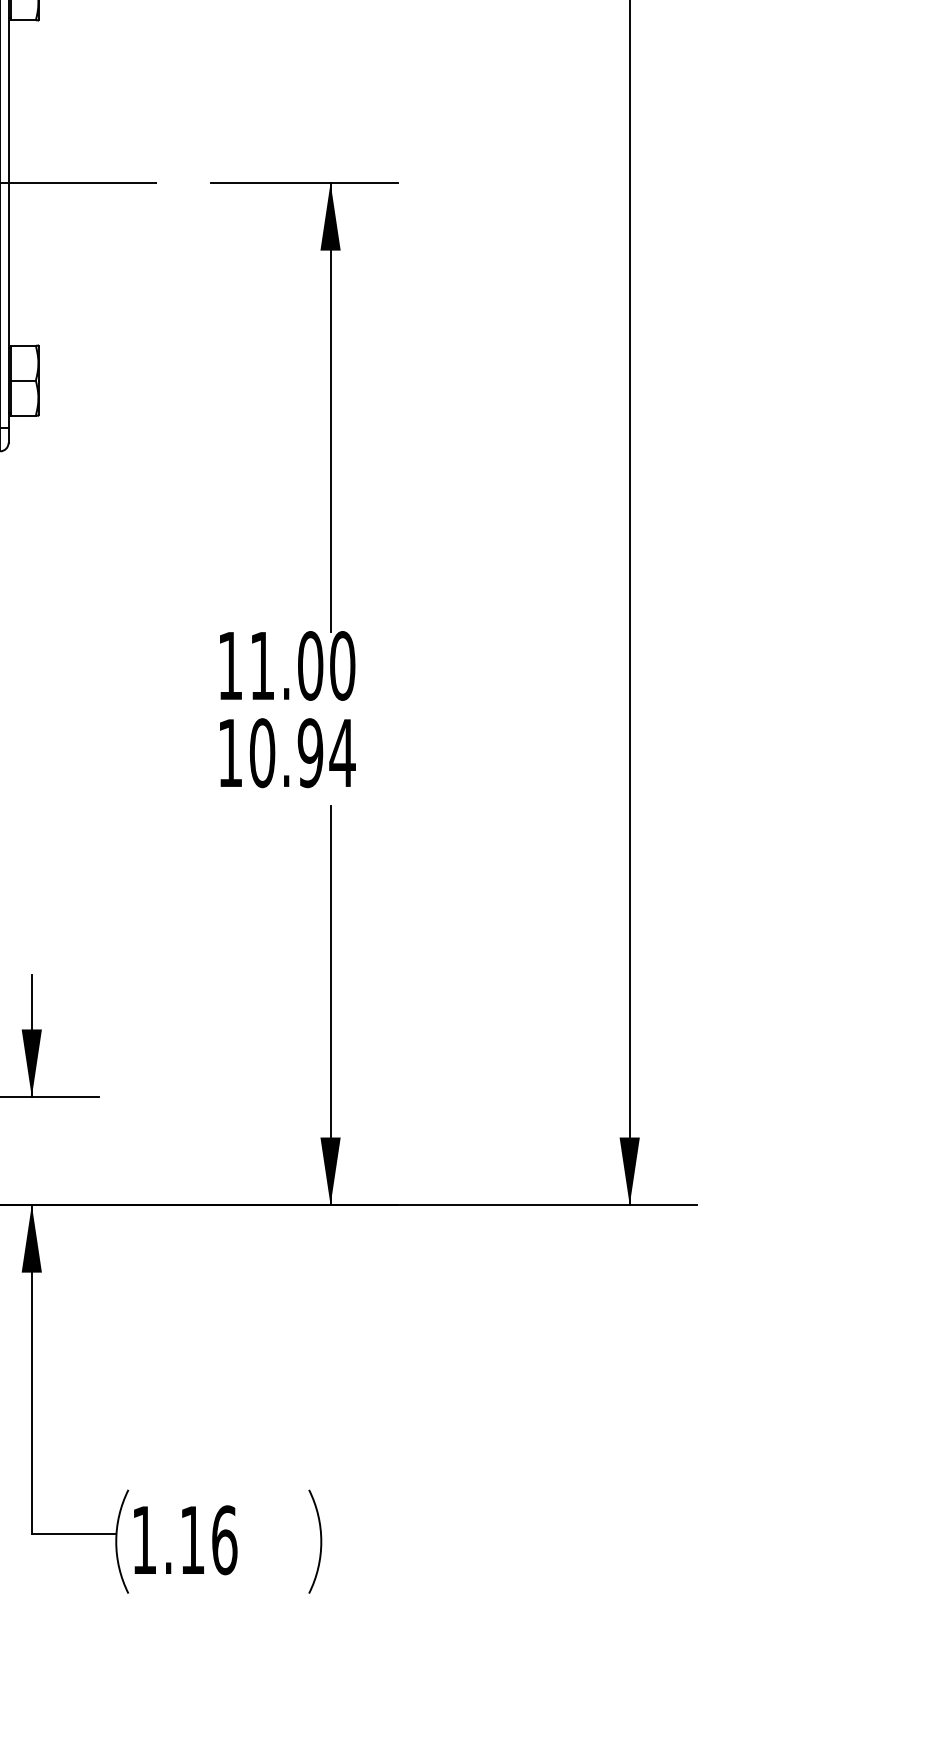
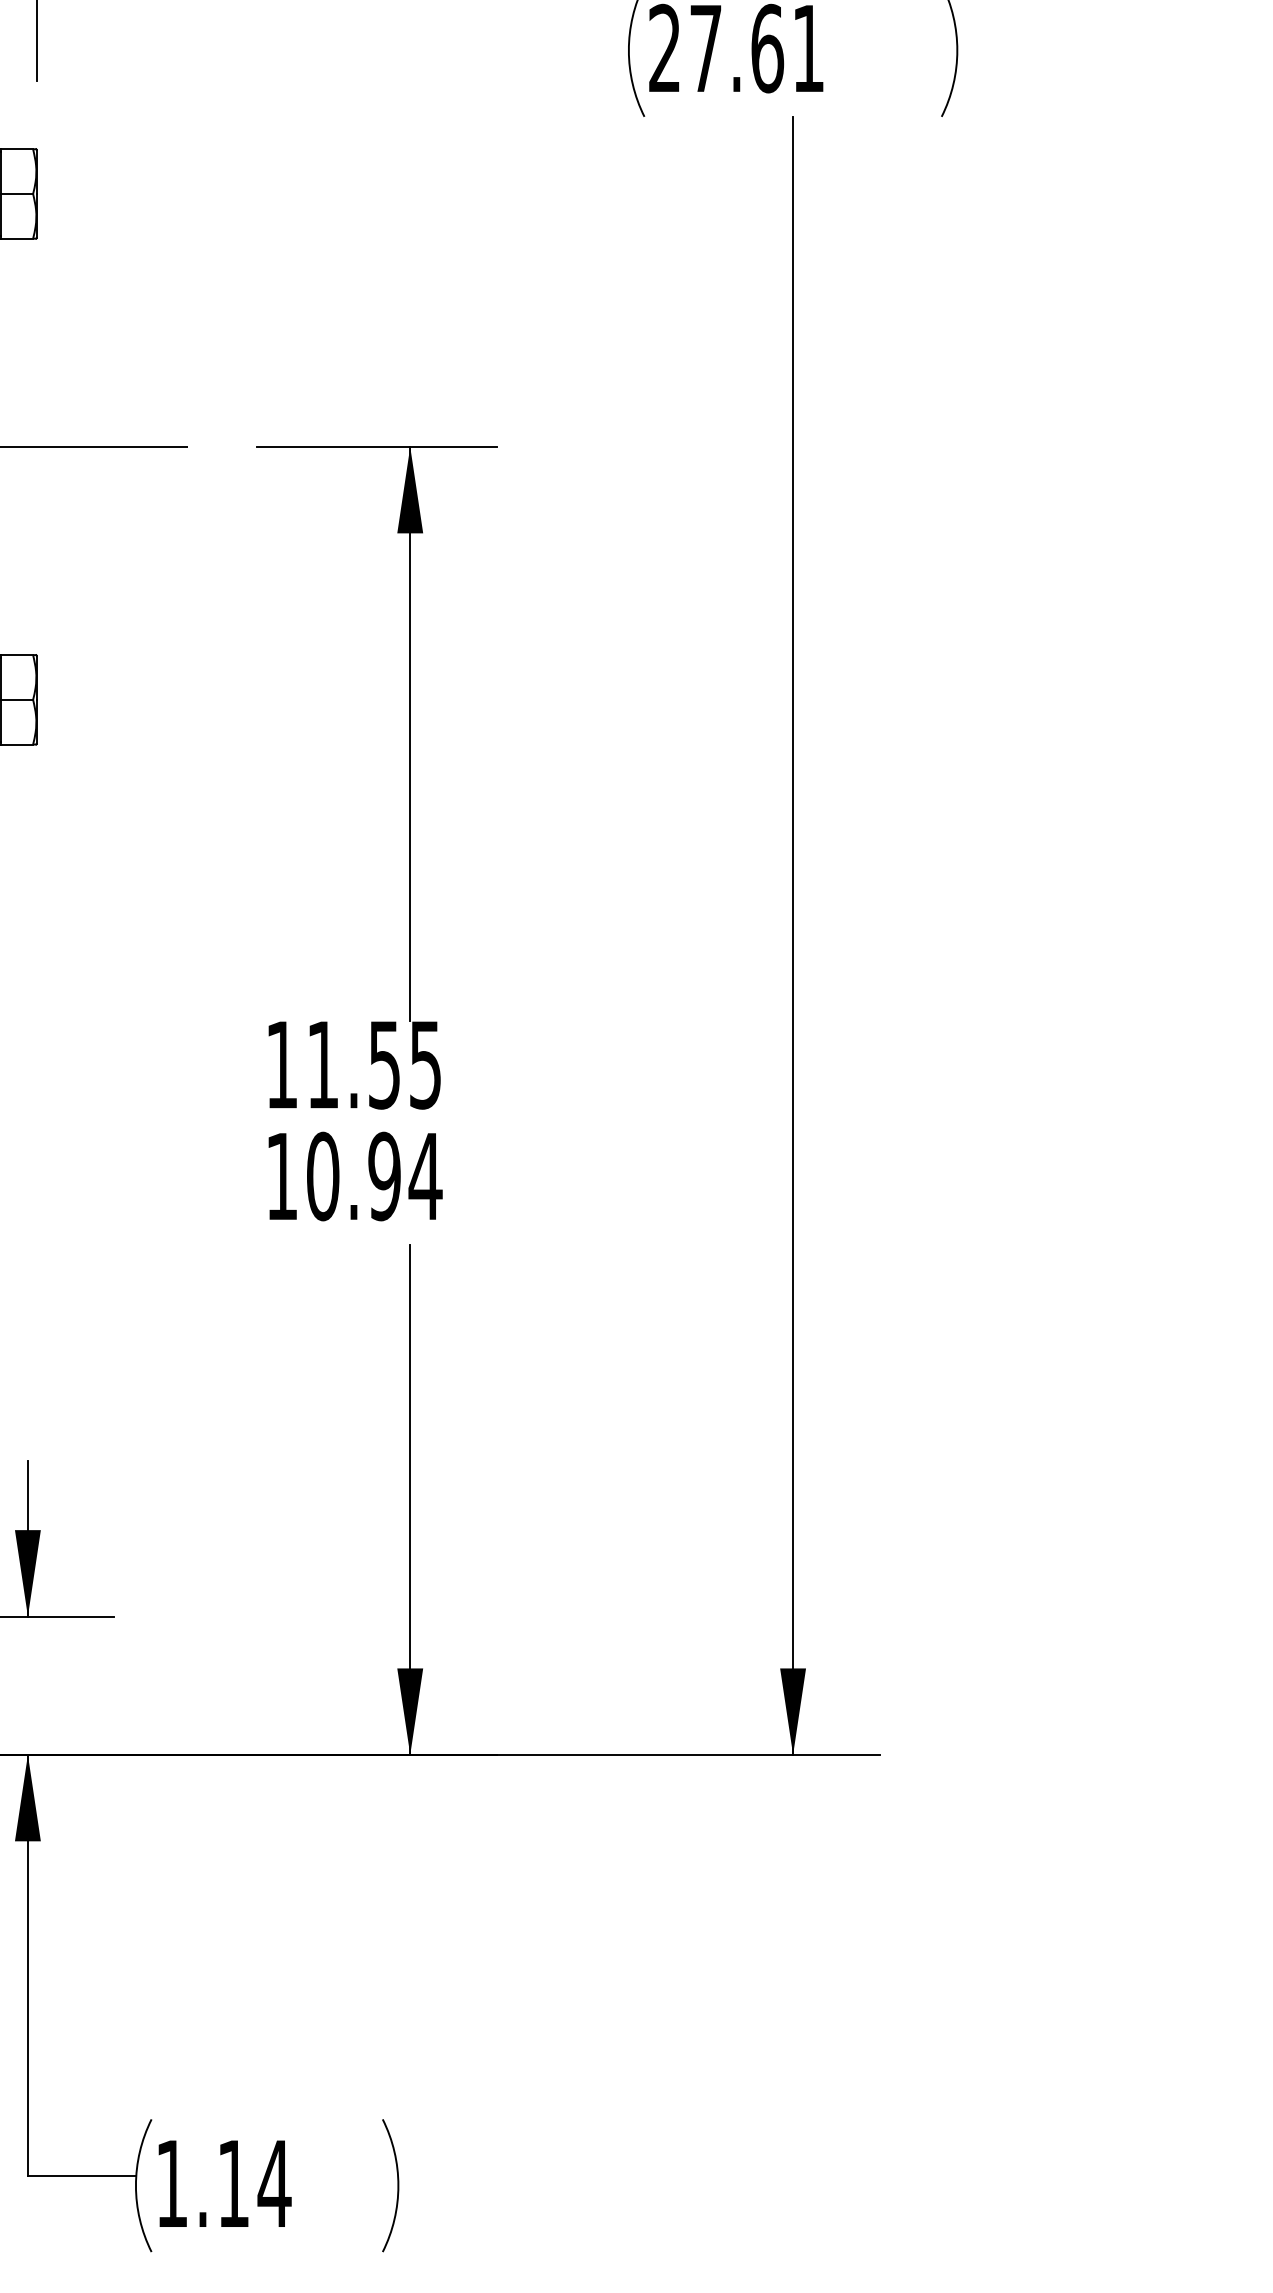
text: (326, 665) -> (404, 1064), 11.00 -> 11.55
text: (224, 1540) -> (274, 2183), 1.16 -> 1.14

